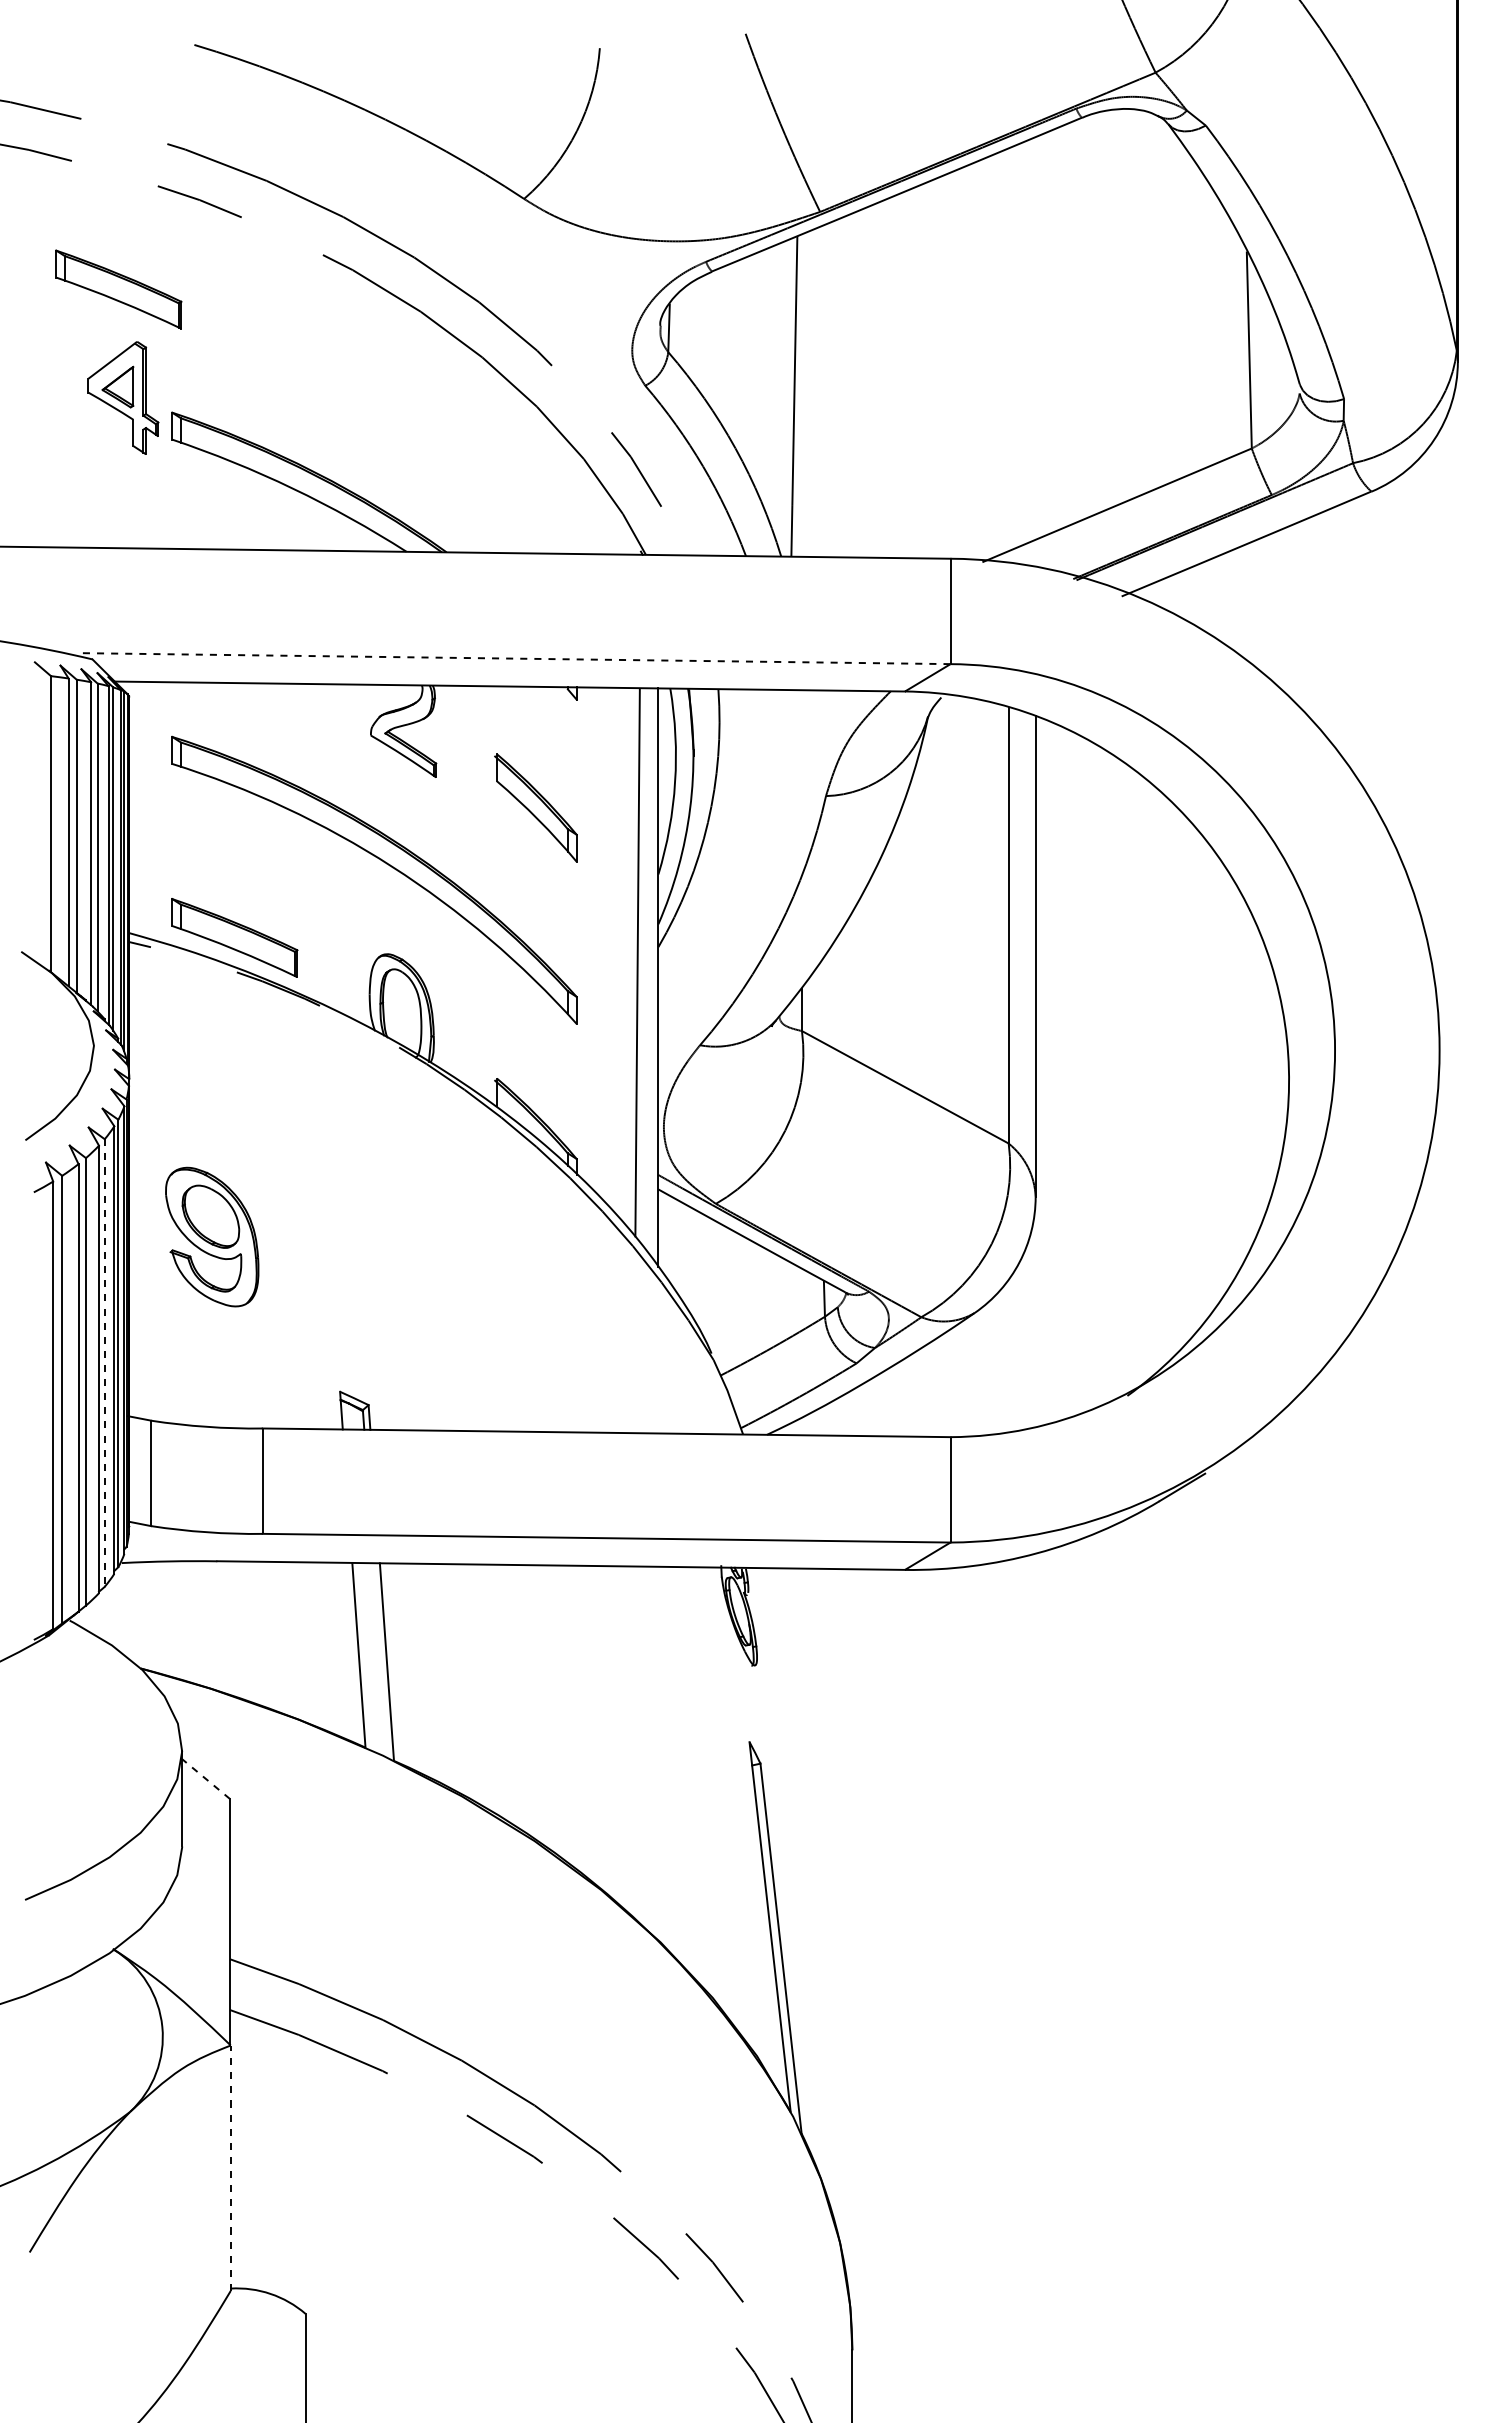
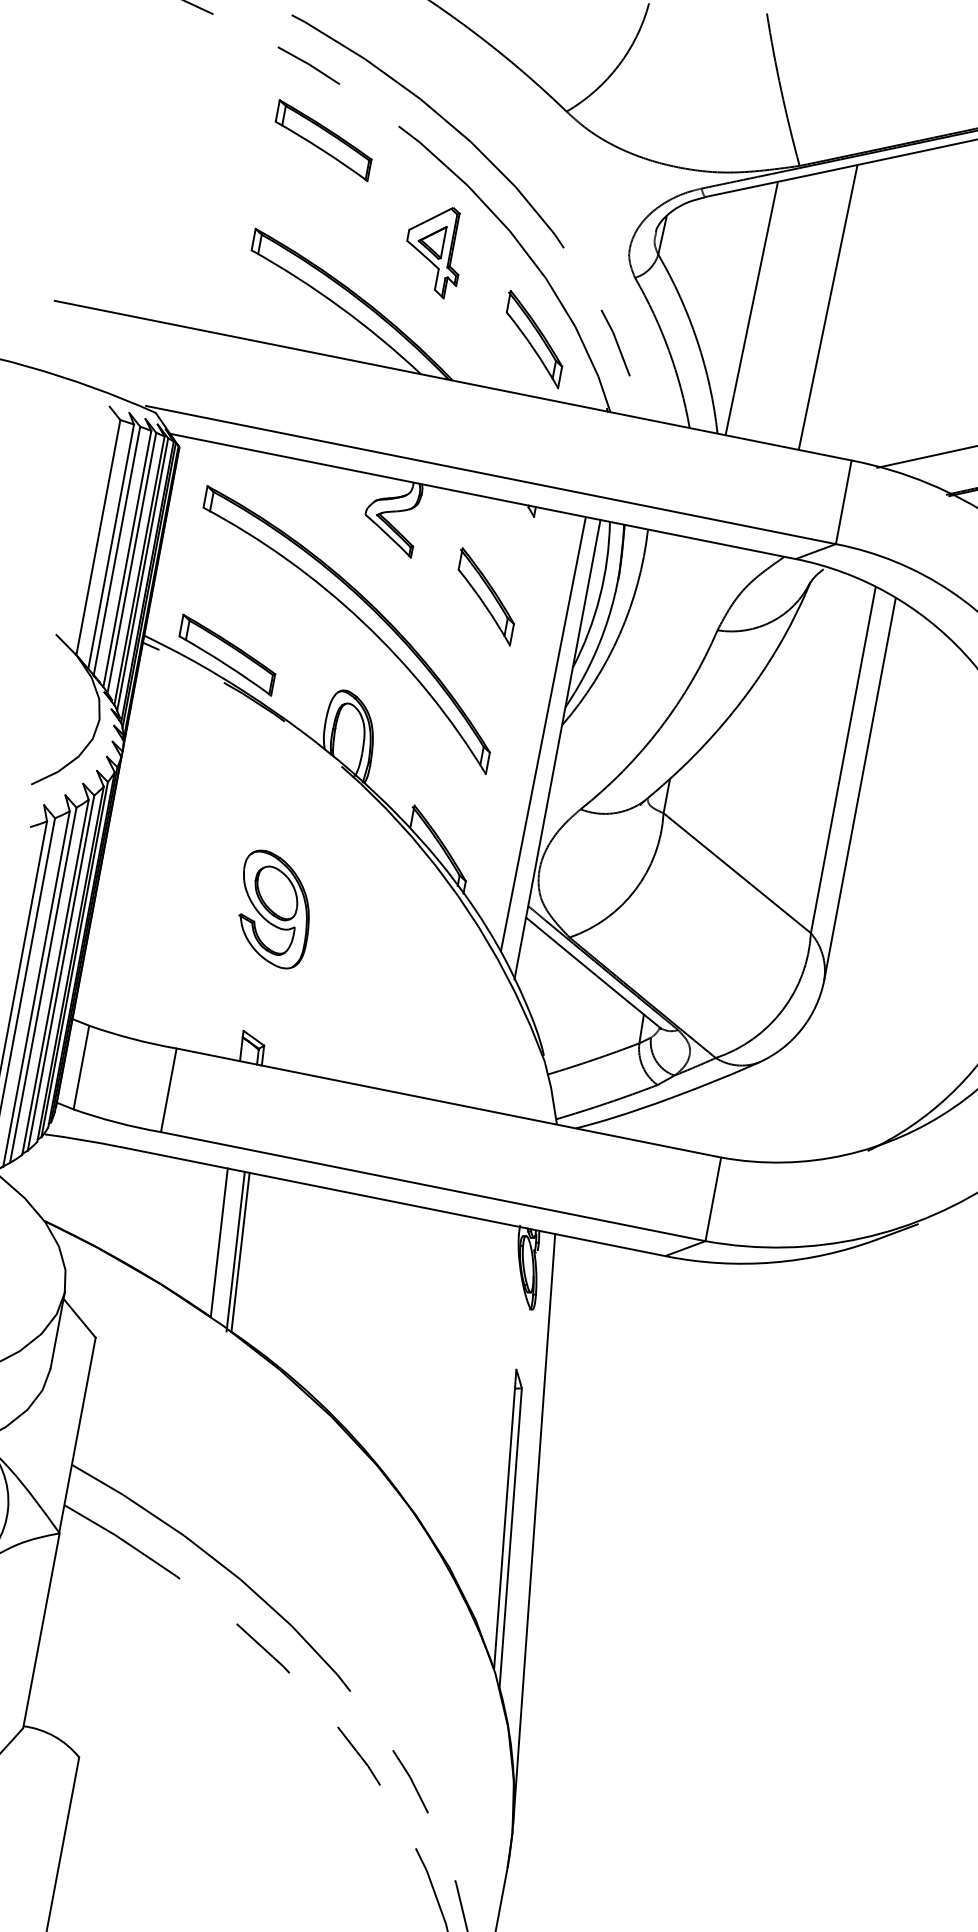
part: (118, 289) -> (323, 140), moved
line: (886, 377) -> (827, 307), added
part: (123, 397) -> (434, 249), moved
part: (535, 483) -> (533, 339), added
line: (514, 658) -> (490, 474), dashed -> solid
part: (212, 1236) -> (274, 909), moved
line: (104, 1363) -> (60, 973), dashed -> solid
line: (380, 1662) -> (235, 1251), added
line: (205, 1778) -> (79, 1317), dashed -> solid
line: (807, 1932) -> (534, 1529), added
line: (230, 2168) -> (41, 1630), dashed -> solid

